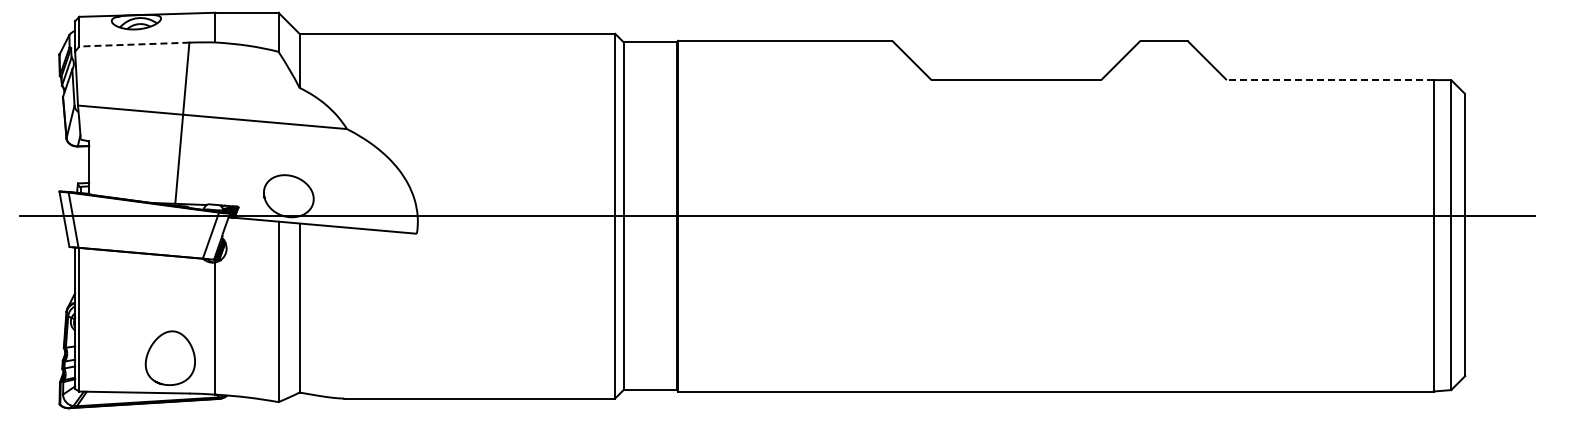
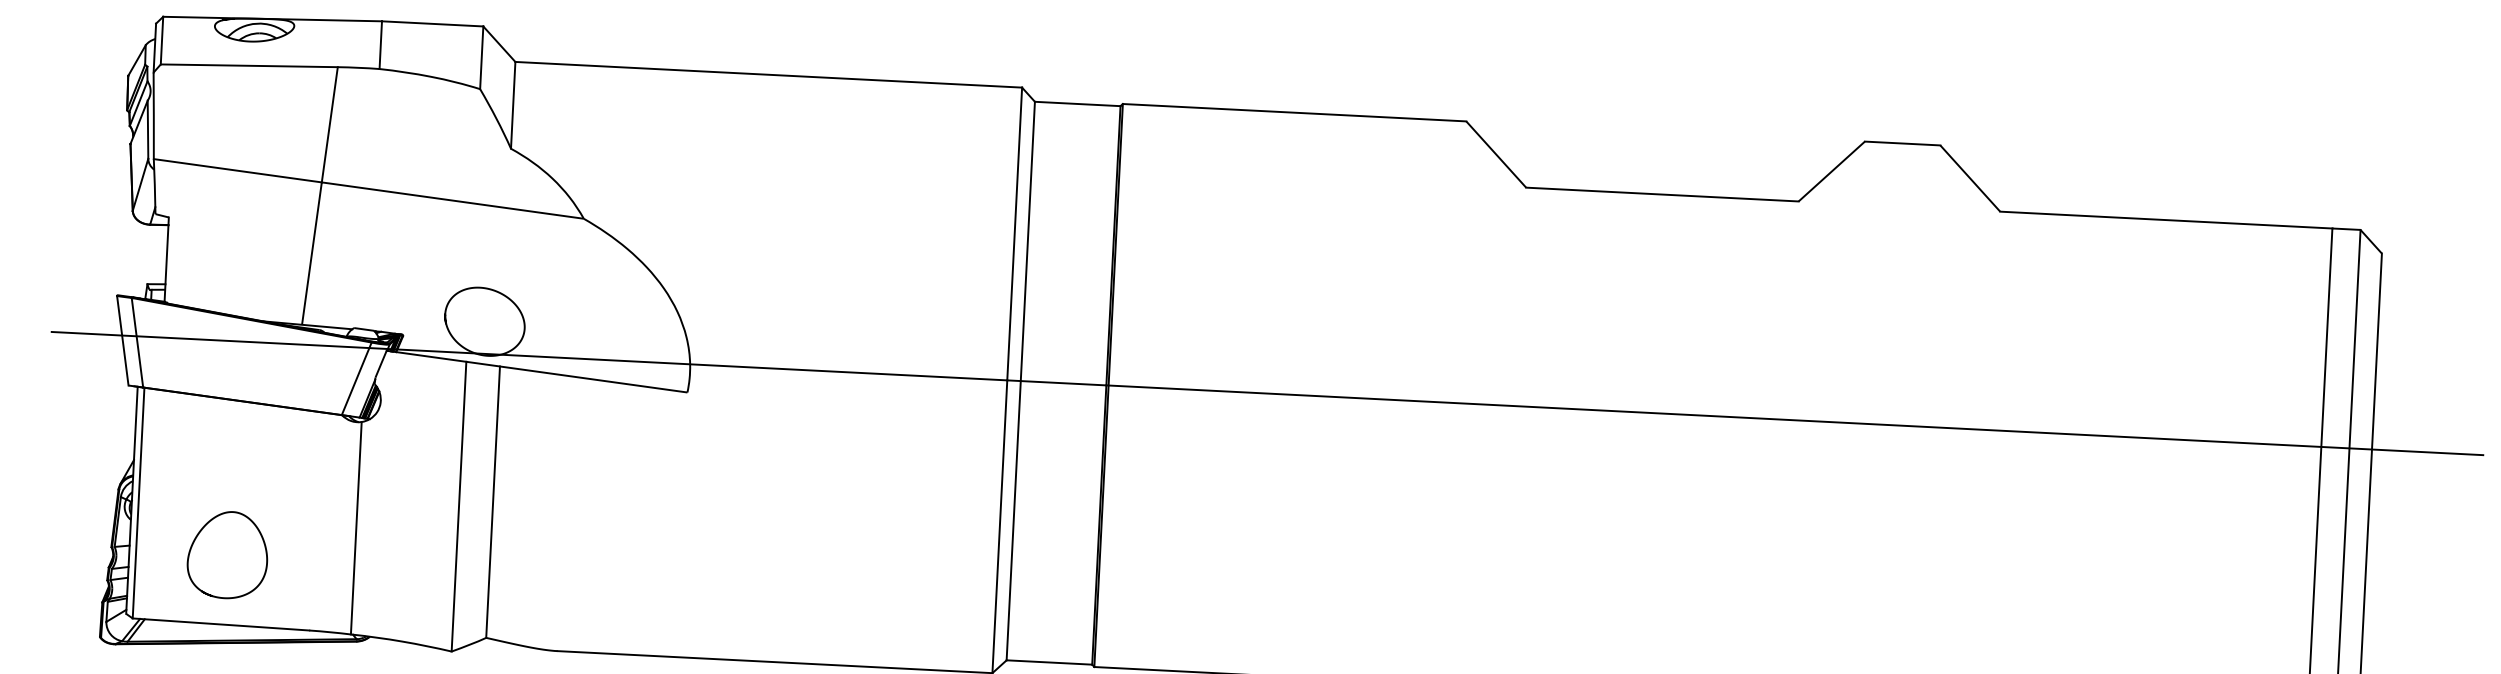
line: (133, 44) -> (247, 65), dashed -> solid
line: (1329, 80) -> (2165, 220), dashed -> solid
curve: (151, 348) -> (198, 537), moved

